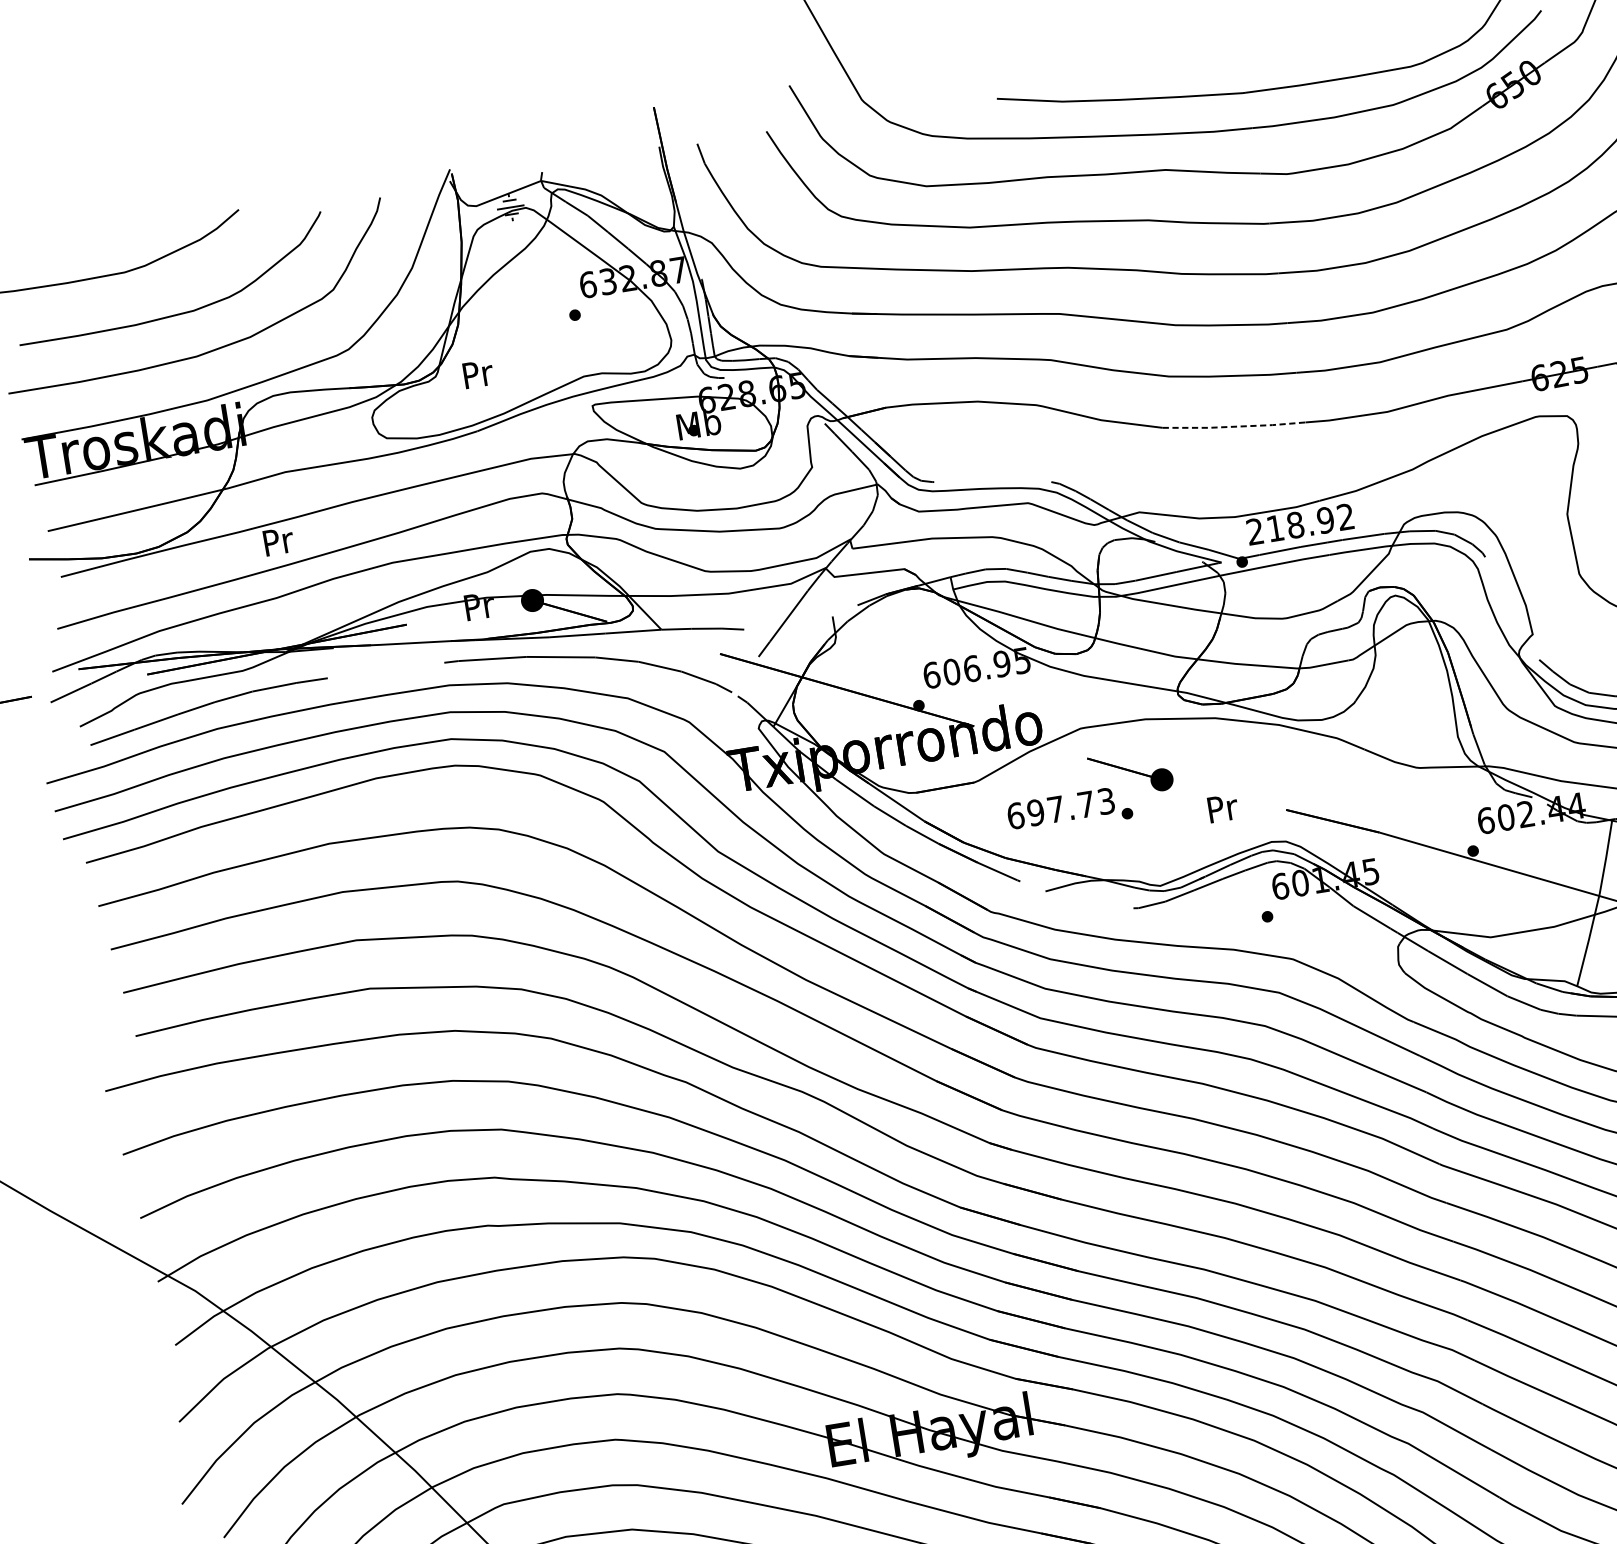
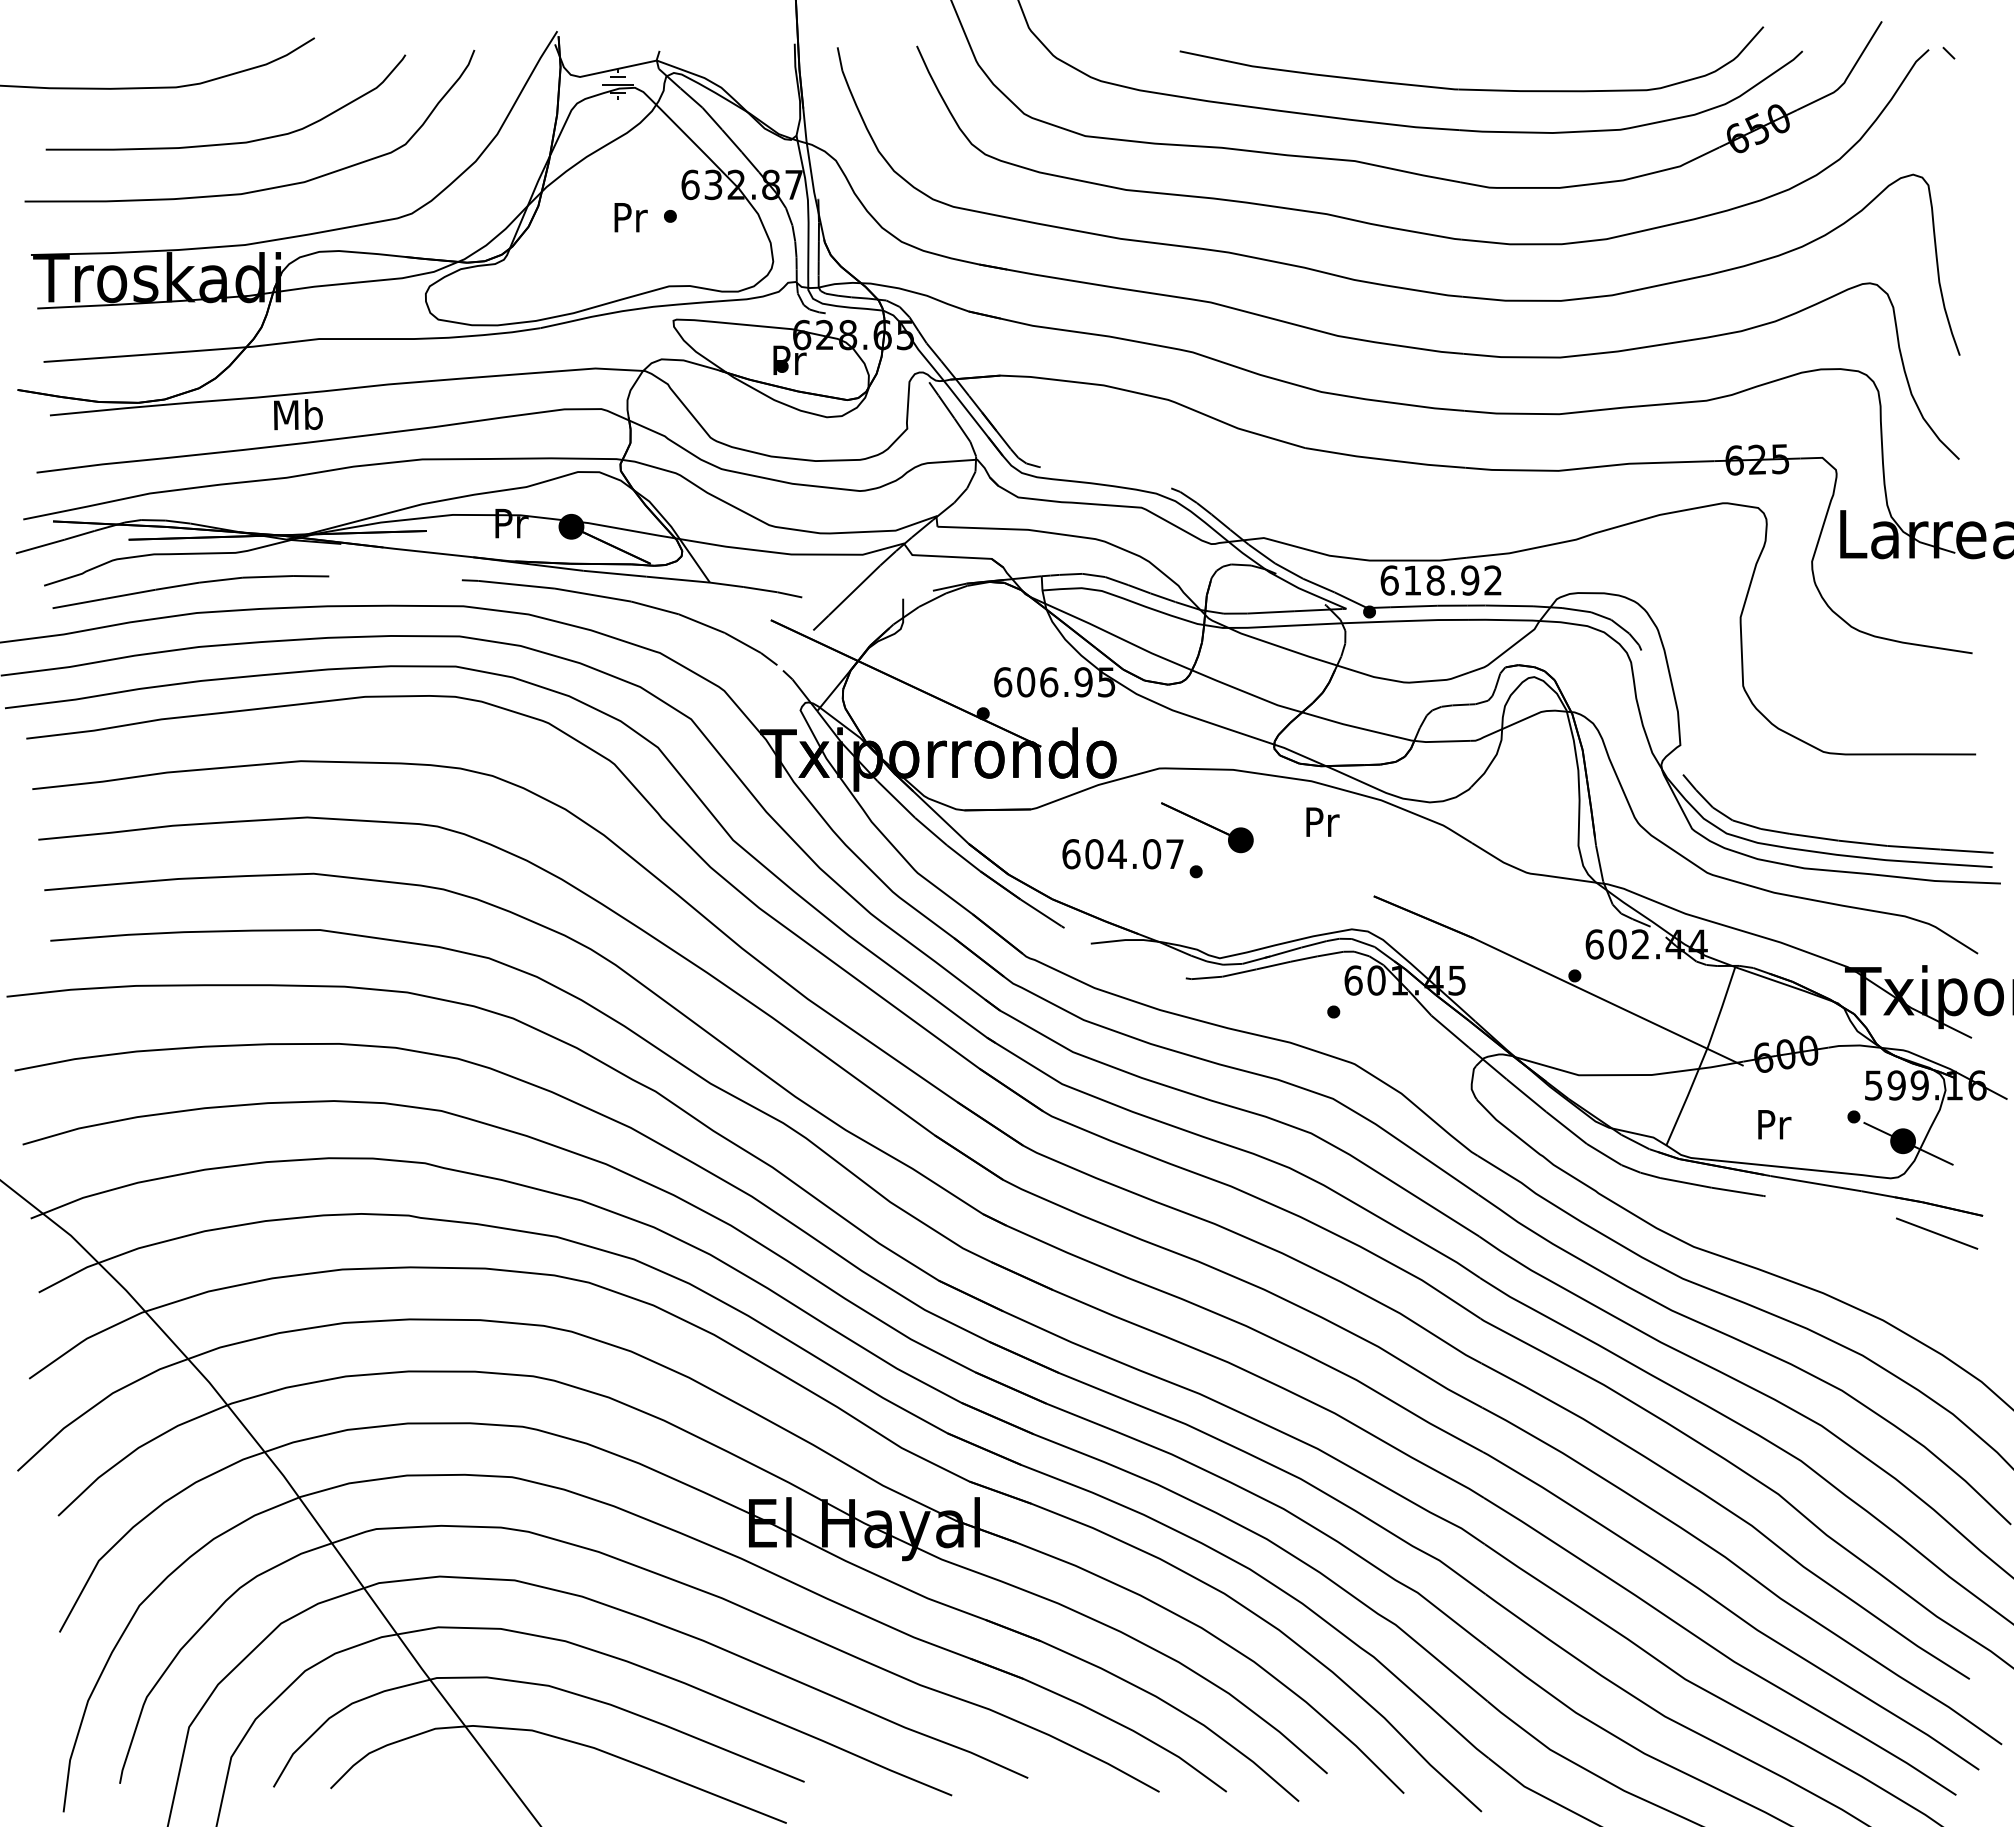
text: (477, 374) -> (630, 217), moved
text: (698, 423) -> (788, 359), Mb -> Pr
line: (1234, 426) -> (1385, 459), dashed -> solid
text: (1255, 531) -> (1389, 580), 218.92 -> 618.92
text: (278, 541) -> (298, 414), Pr -> Mb
text: (1071, 807) -> (1134, 854), 697.73 -> 604.07
text: (1222, 807) -> (1322, 821), moved

